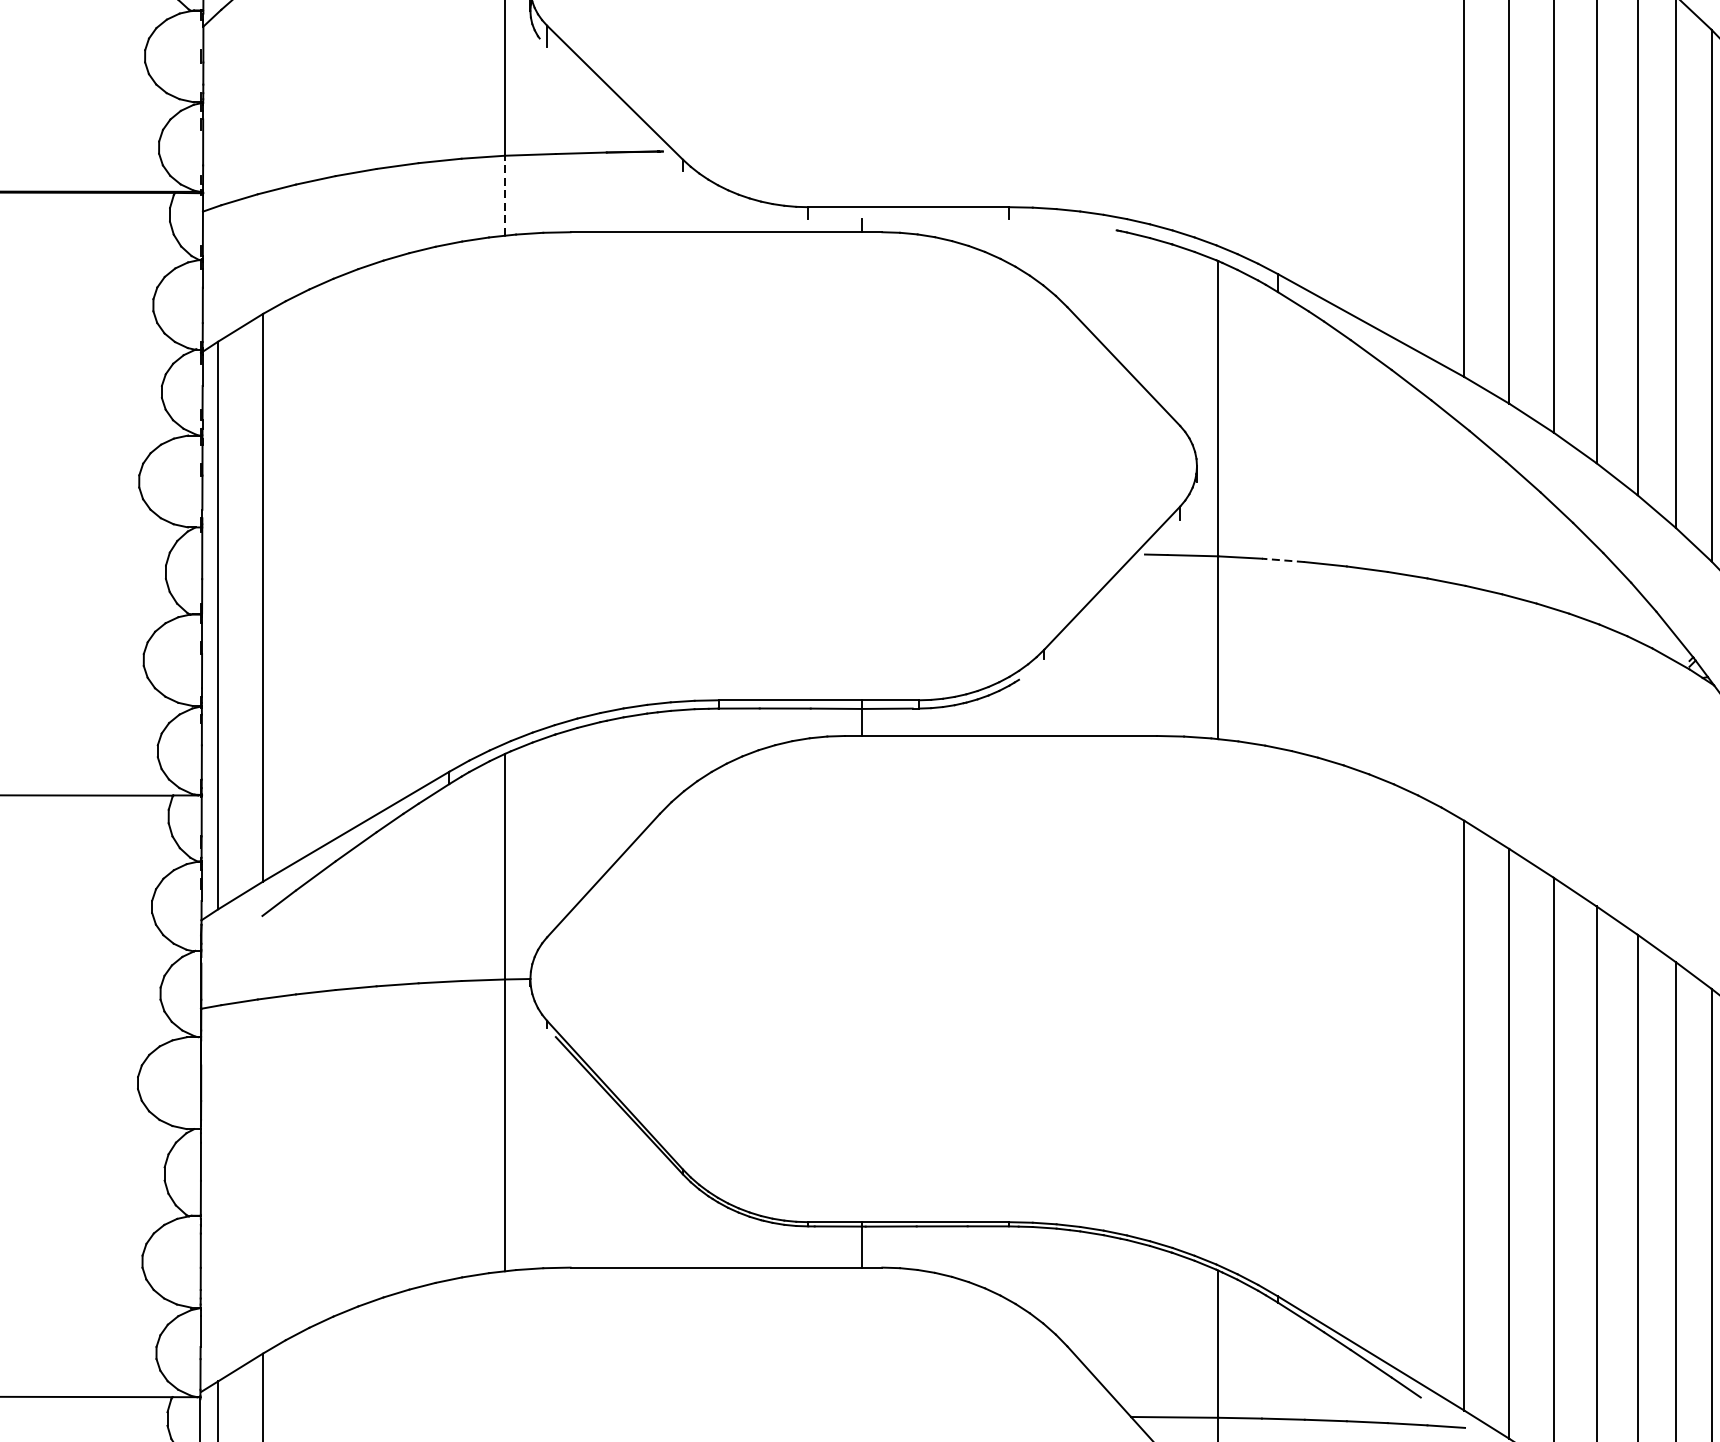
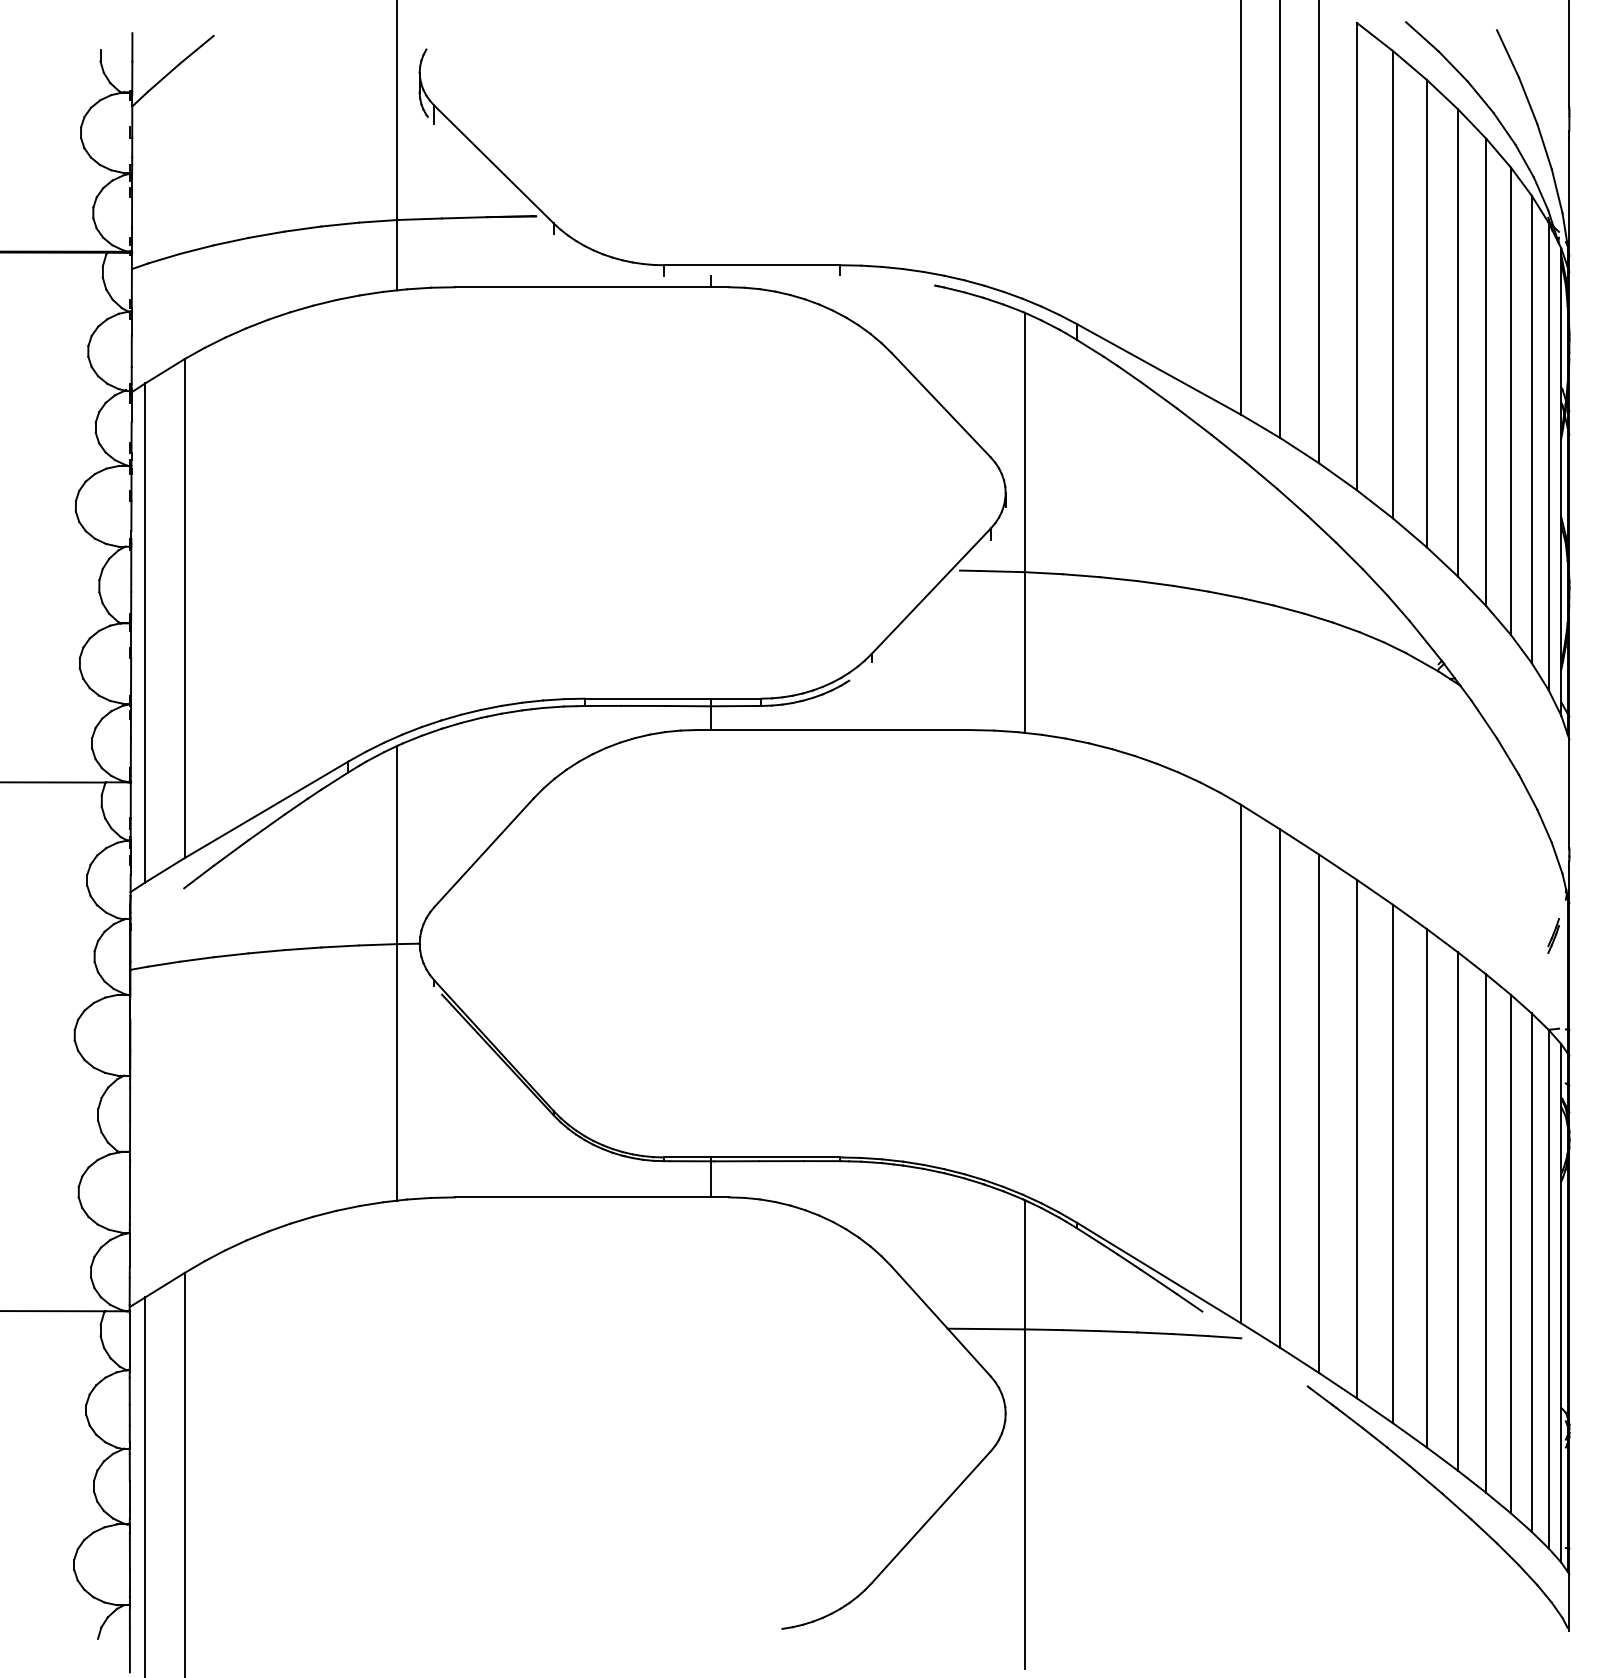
line: (505, 194) -> (397, 254), dashed -> solid
line: (1283, 560) -> (1081, 575), dashed -> solid

